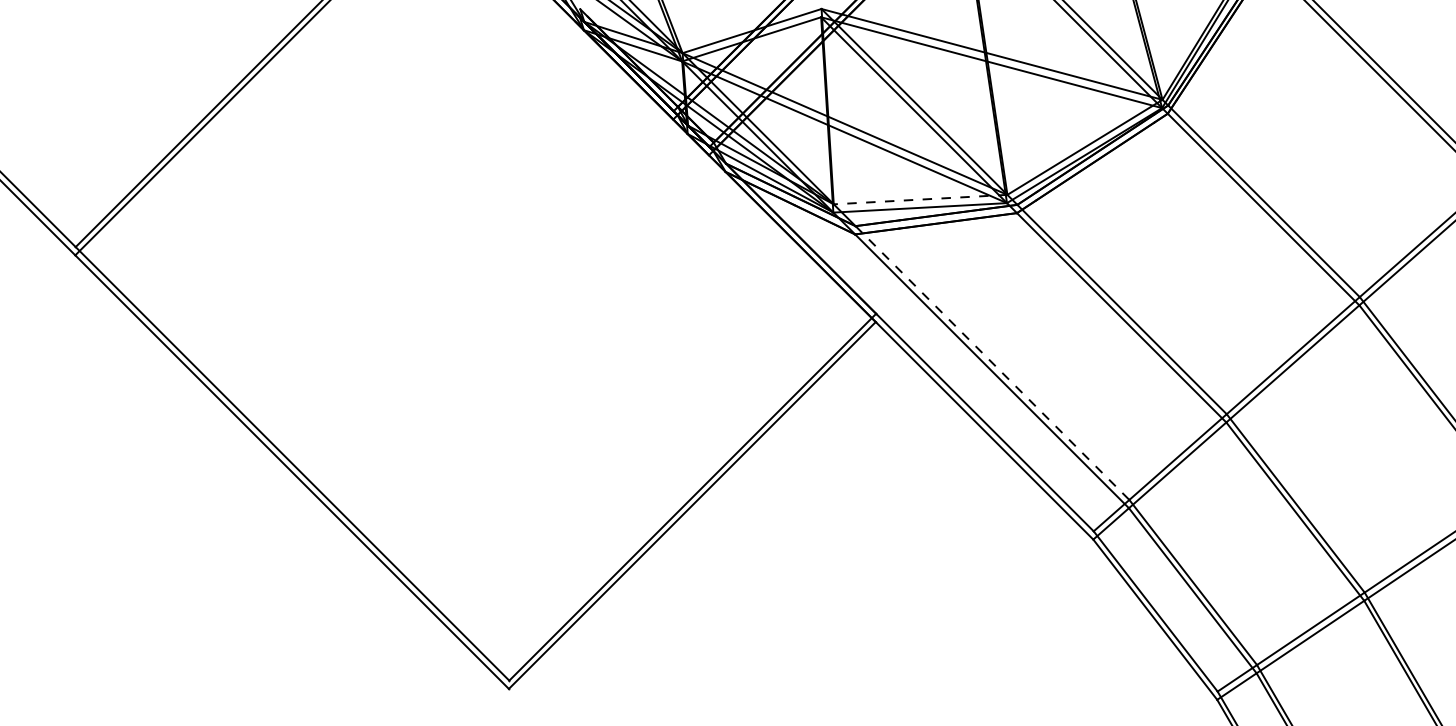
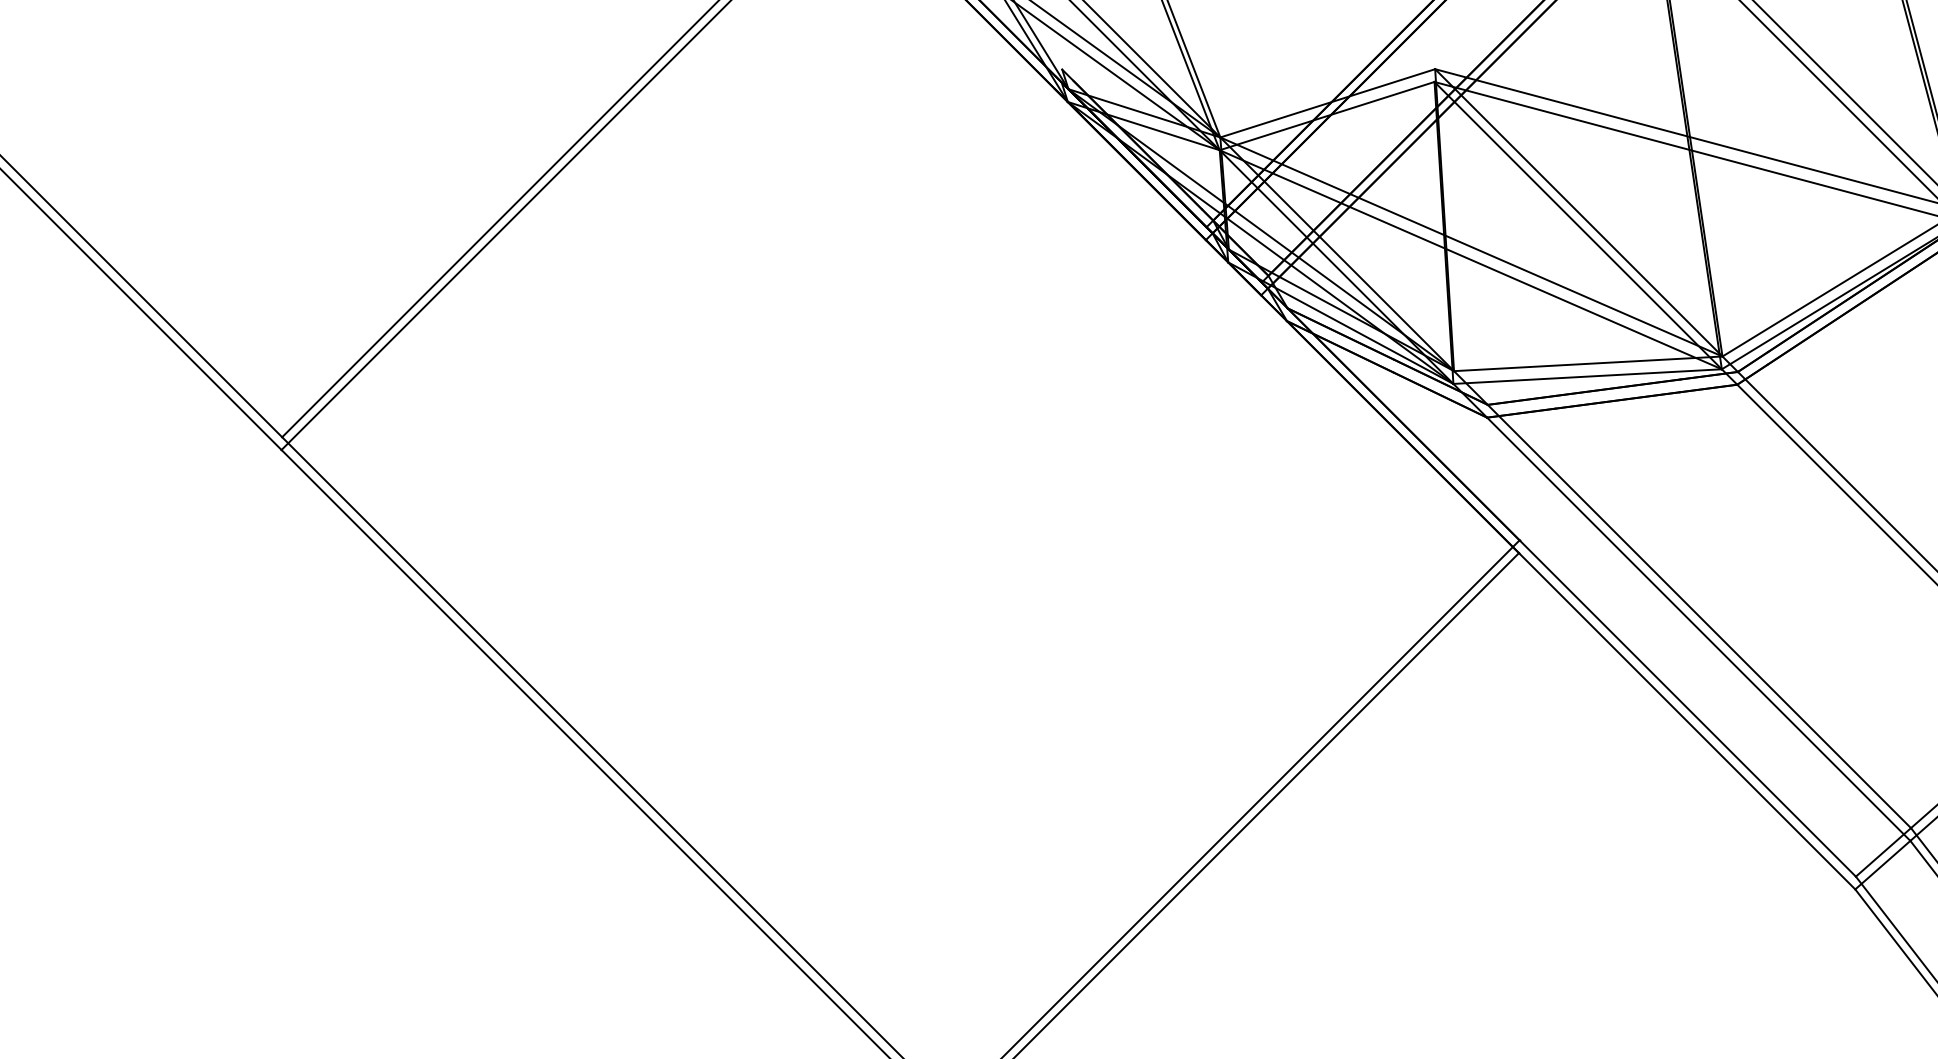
line: (920, 199) -> (1588, 363), dashed -> solid
line: (992, 363) -> (1699, 617), dashed -> solid

